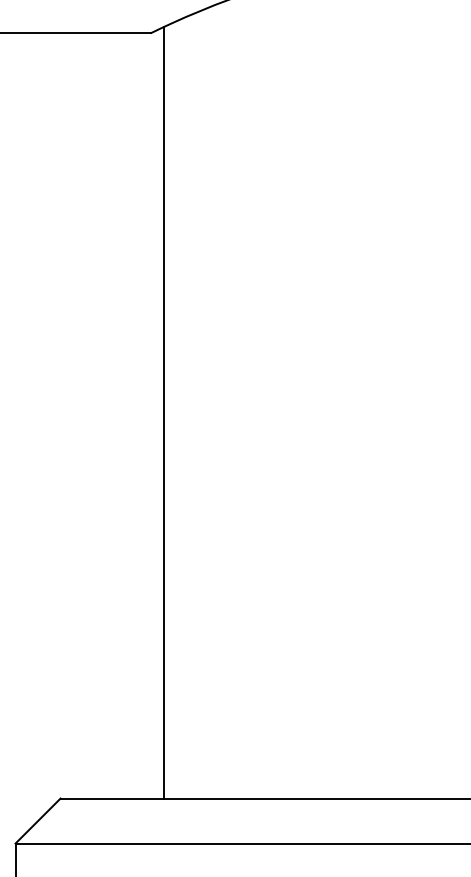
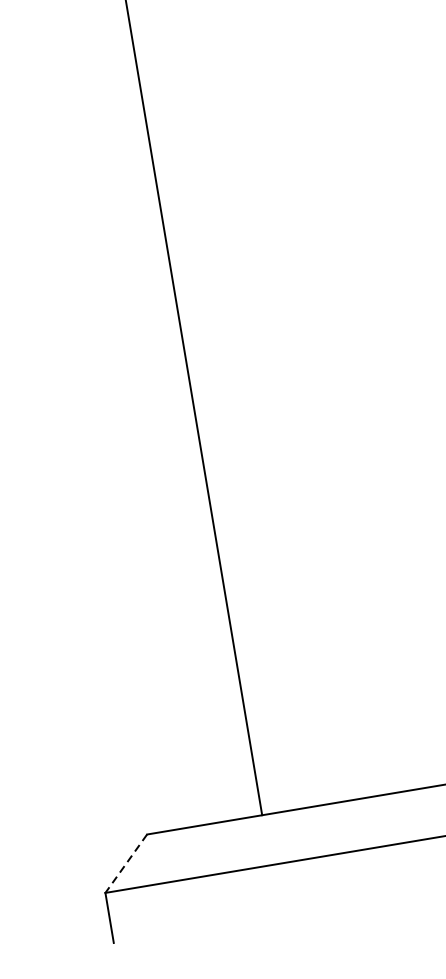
line: (38, 821) -> (126, 864), solid -> dashed

